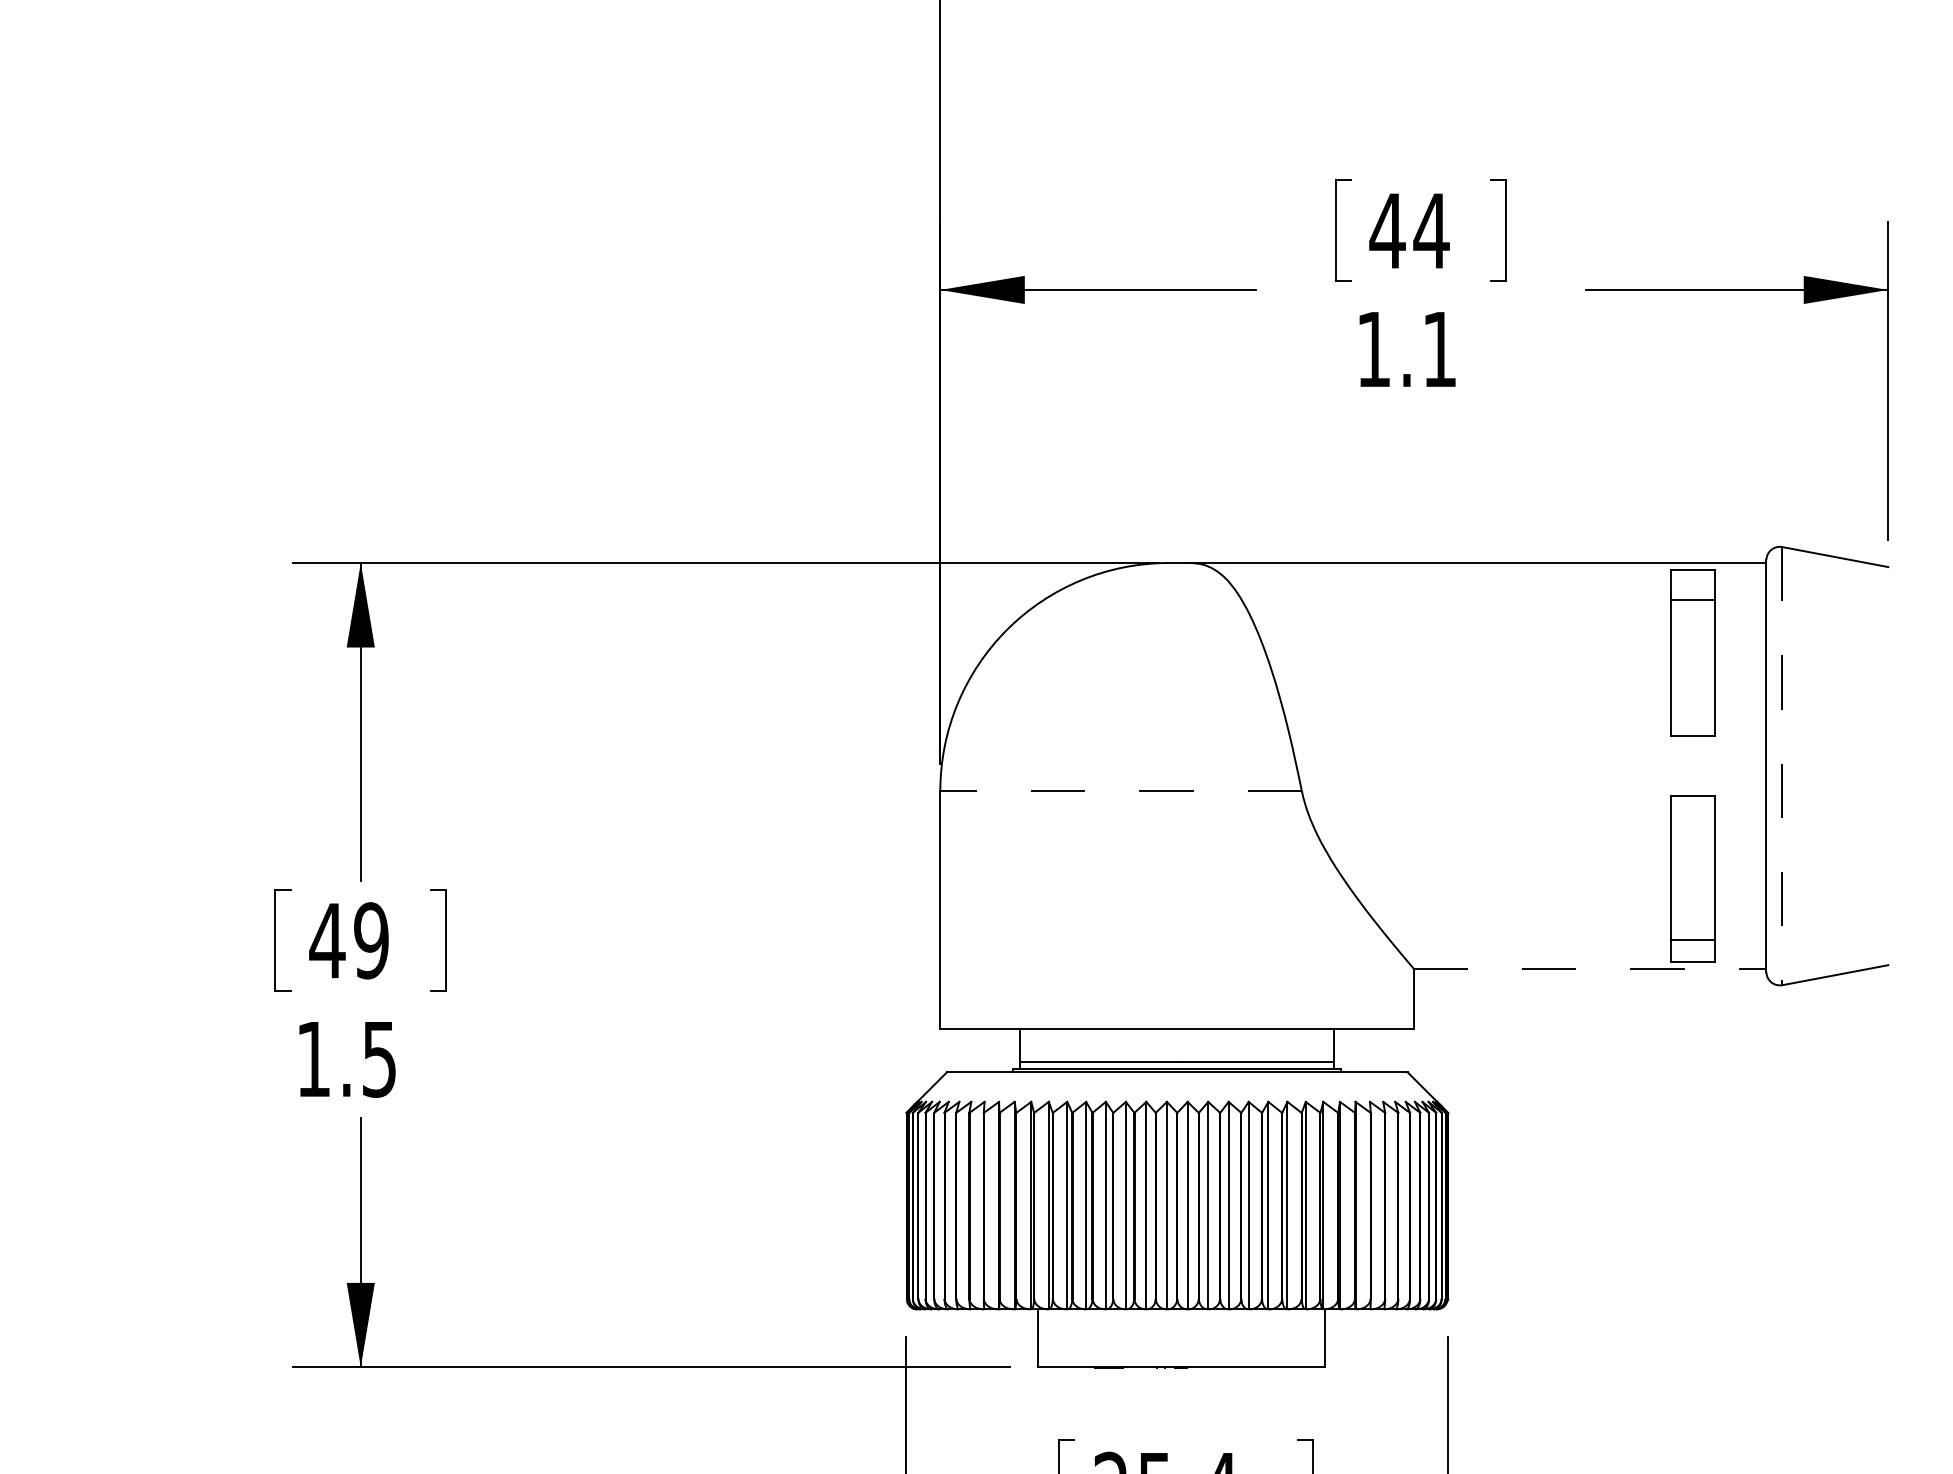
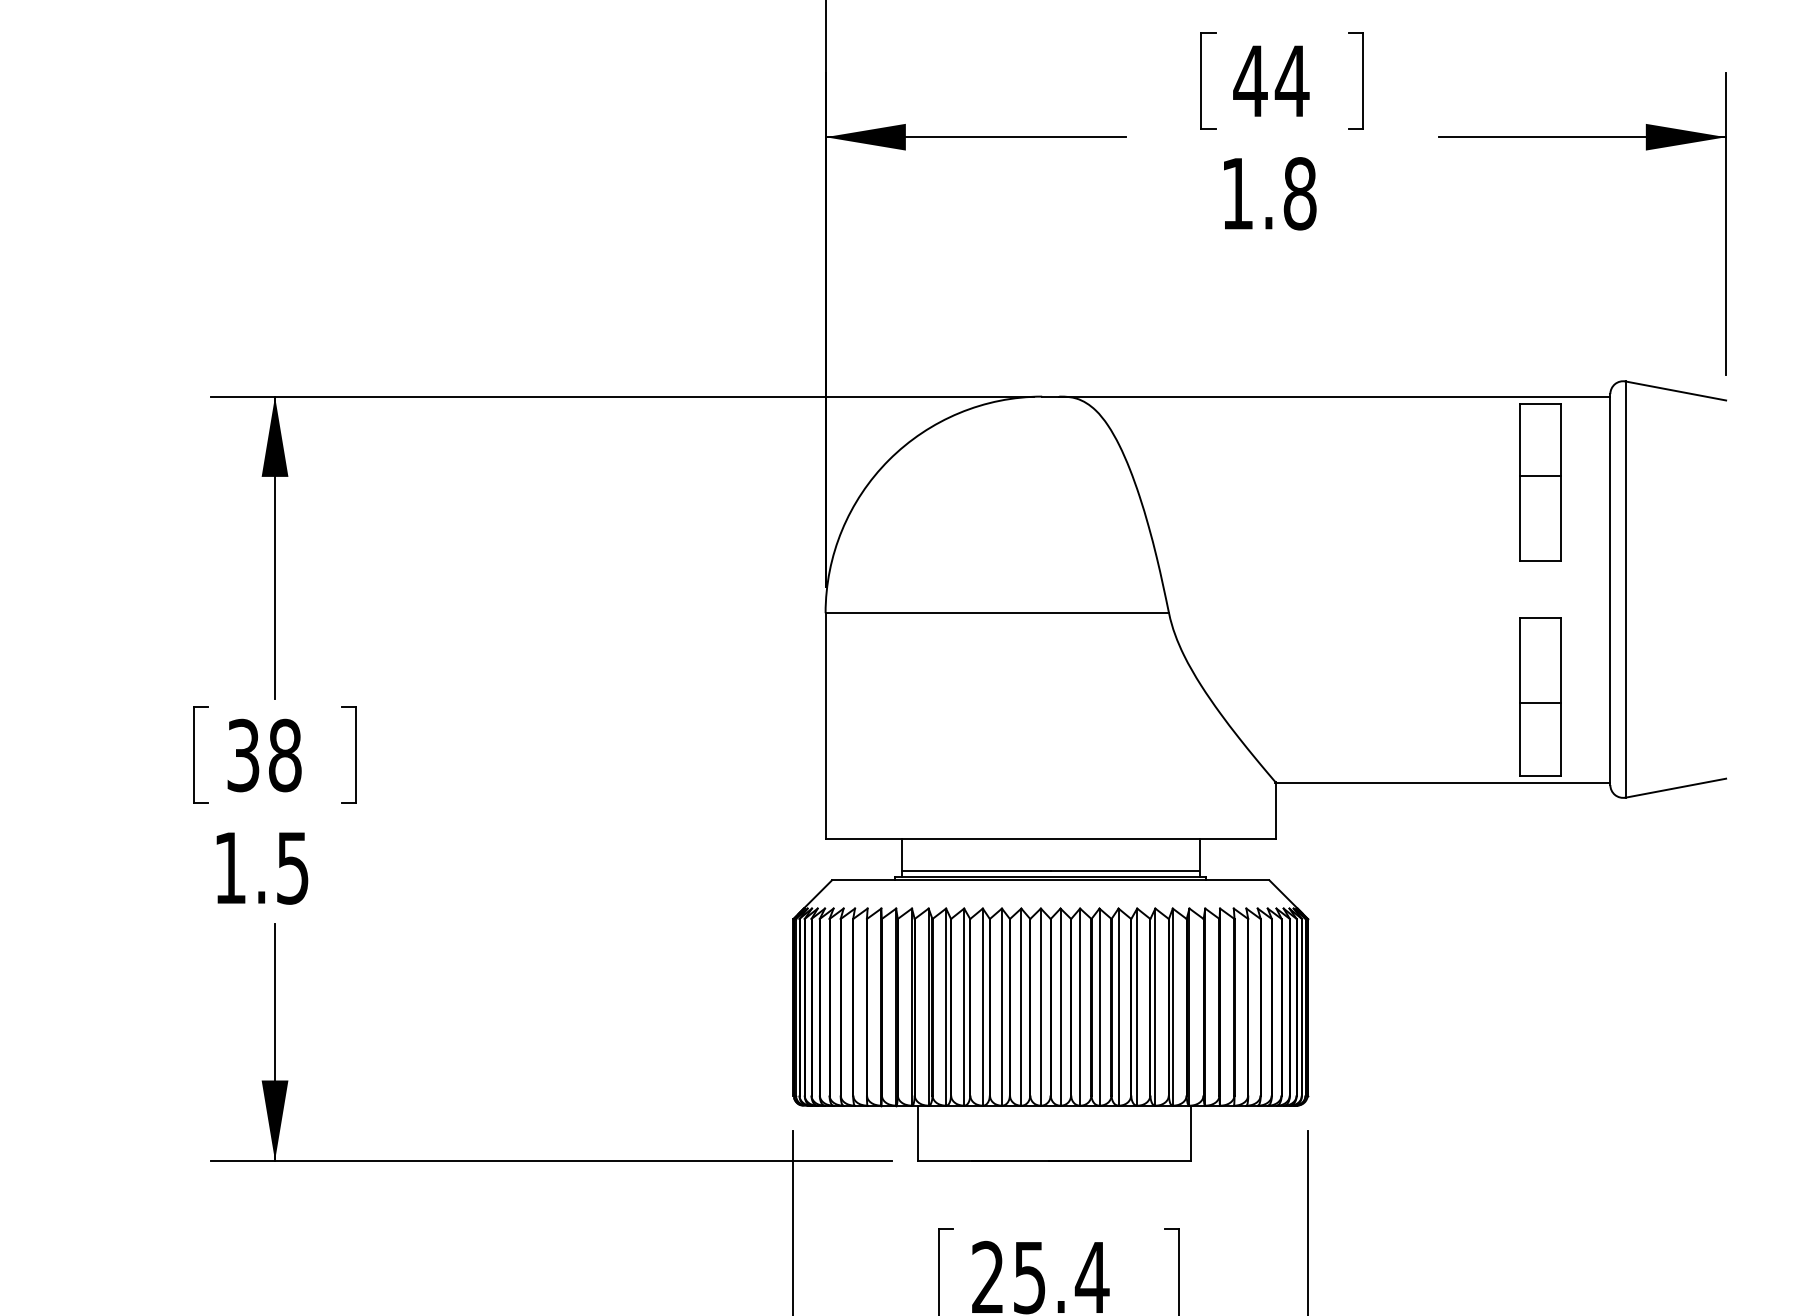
text: (1439, 349) -> (1299, 193), 1.1 -> 1.8
line: (1692, 600) -> (1540, 475), moved
line: (1782, 766) -> (1625, 589), dashed -> solid
line: (1121, 791) -> (997, 613), dashed -> solid
line: (1692, 939) -> (1540, 702), moved
text: (348, 940) -> (263, 755), 49 -> 38
line: (1590, 969) -> (1443, 782), dashed -> solid

